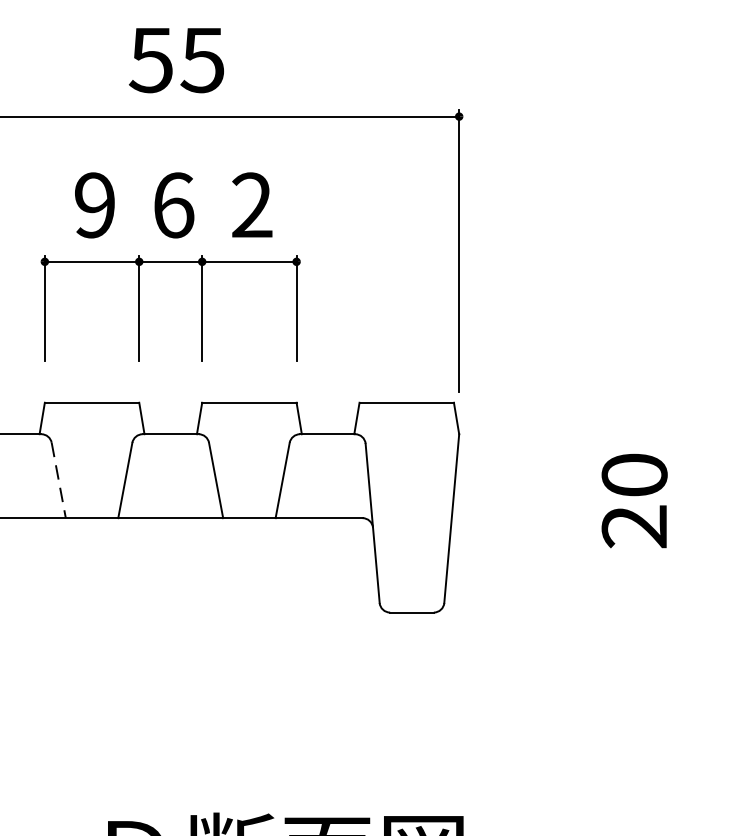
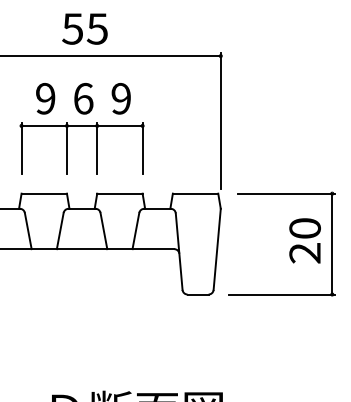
text: (250, 204) -> (120, 98), 2 -> 9
part: (585, 404) -> (281, 194), added
line: (59, 481) -> (28, 231), dashed -> solid

